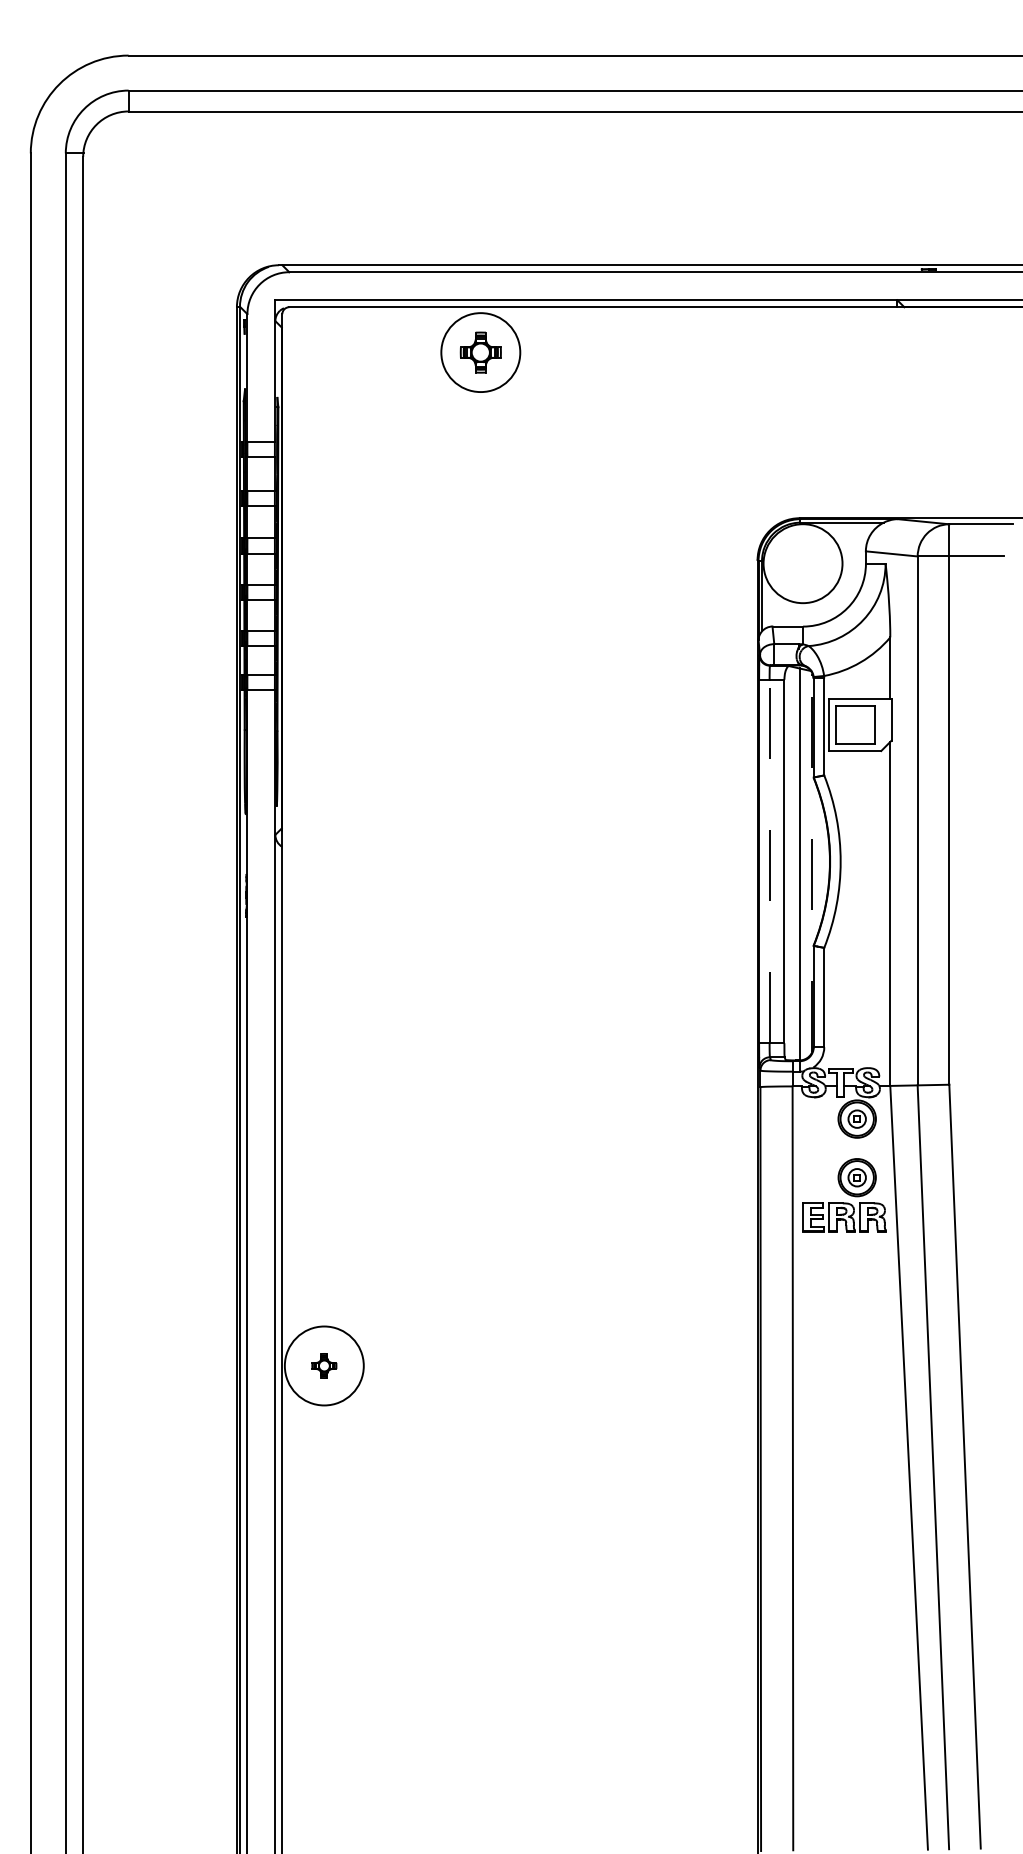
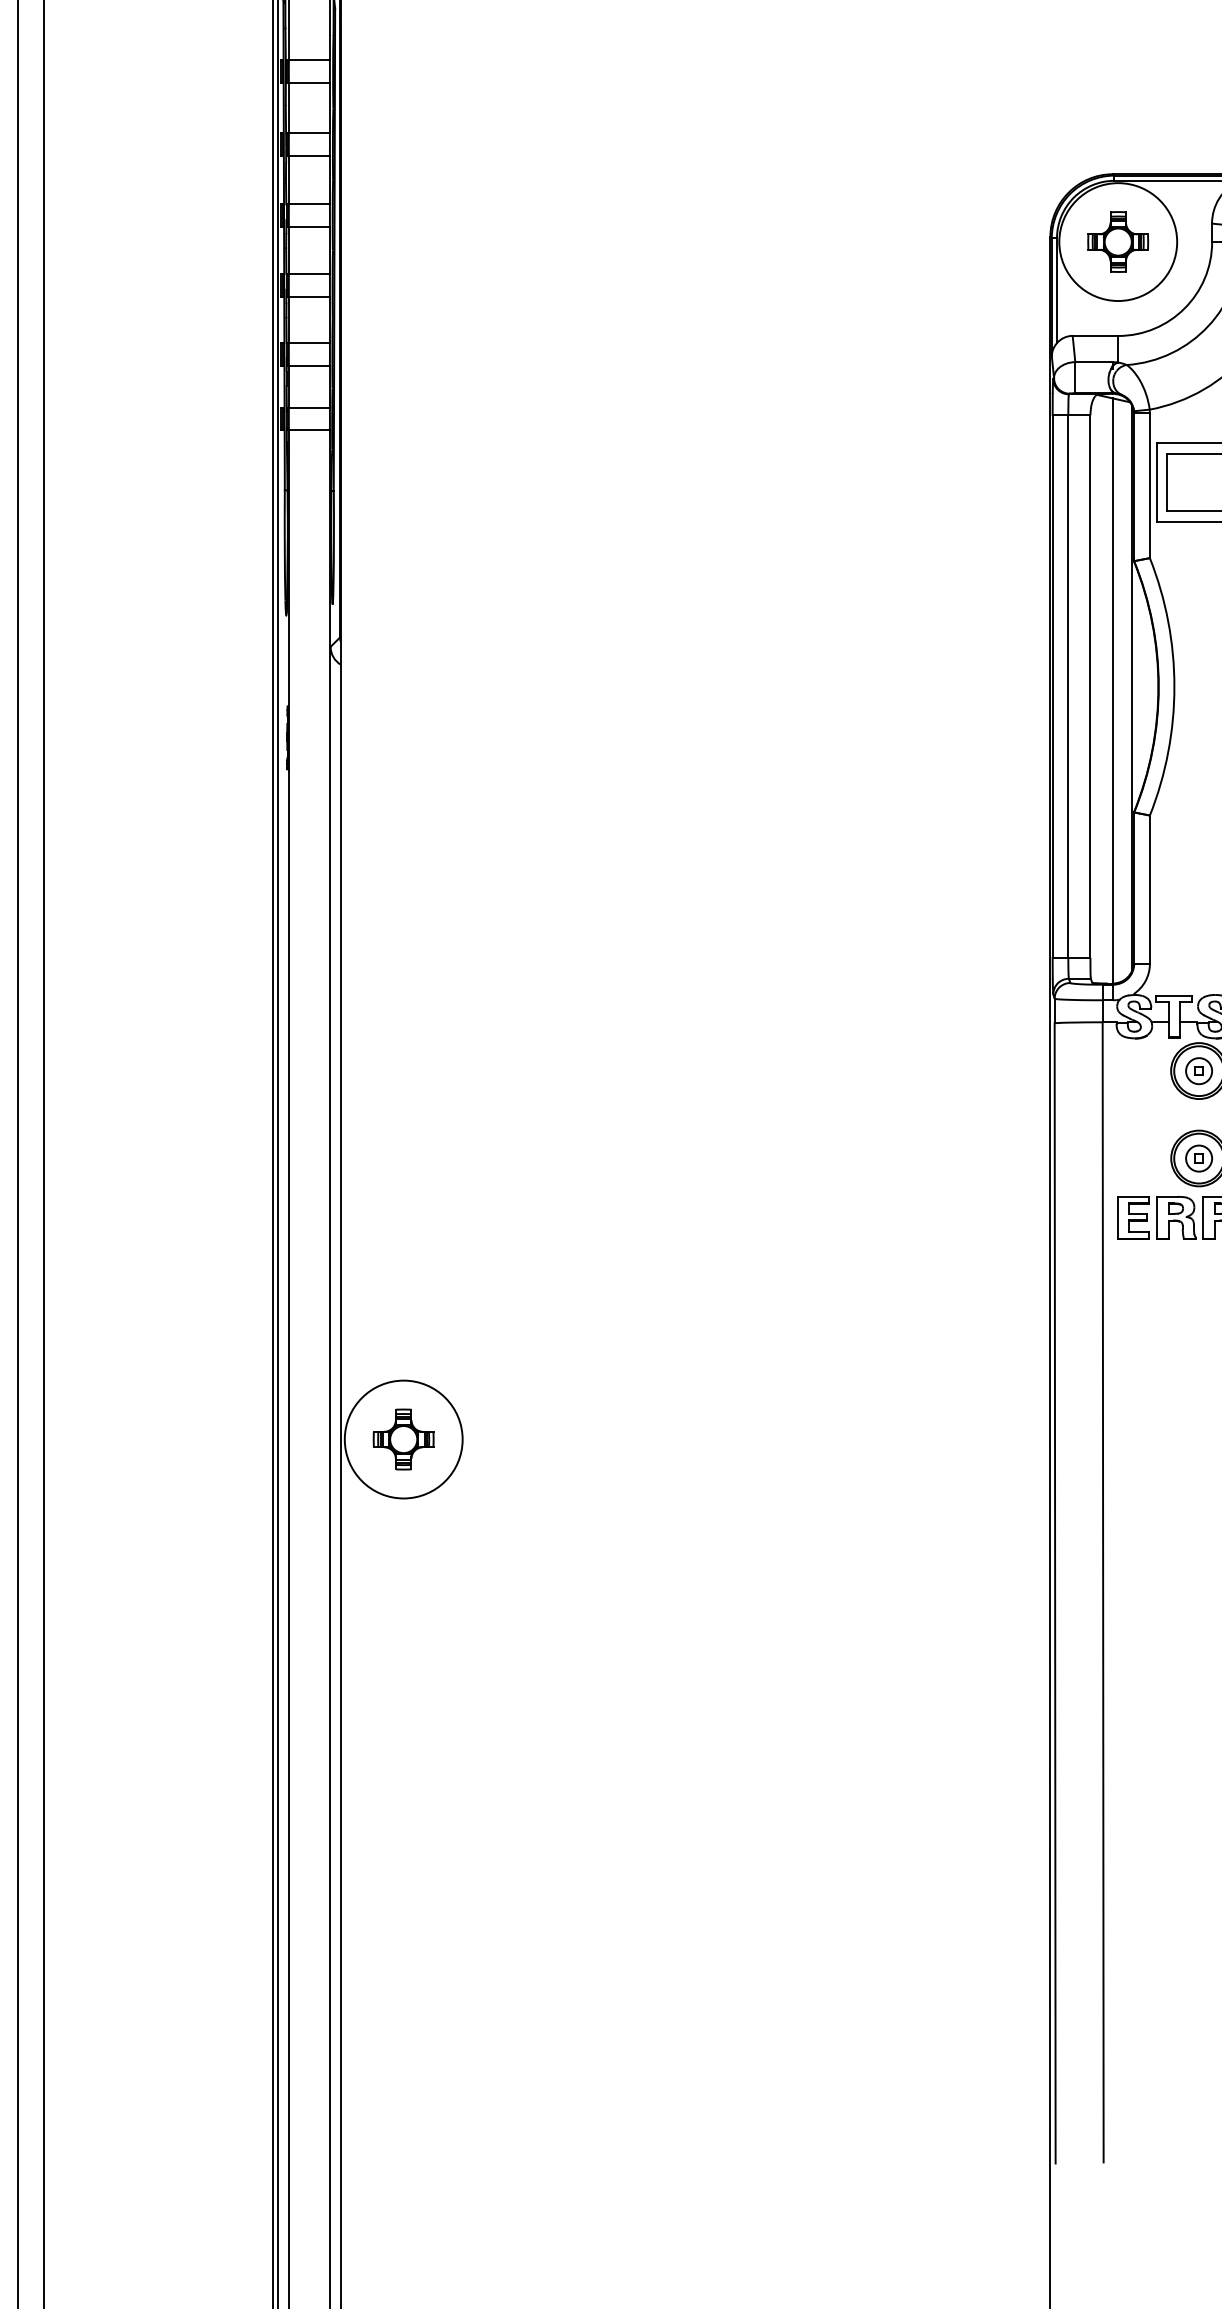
part: (802, 563) -> (1117, 241), added
line: (769, 861) -> (1068, 686), dashed -> solid
line: (812, 862) -> (1132, 688), dashed -> solid
part: (324, 1365) -> (403, 1438), size x1.67

